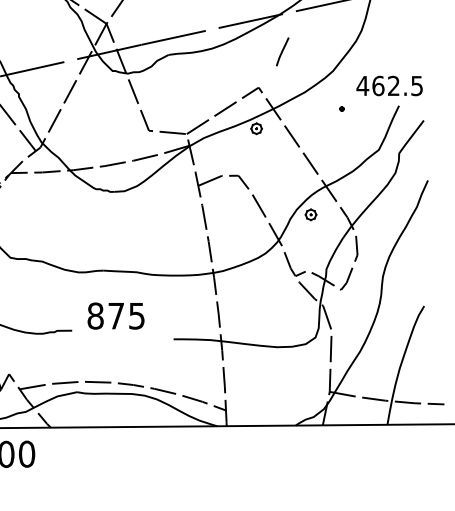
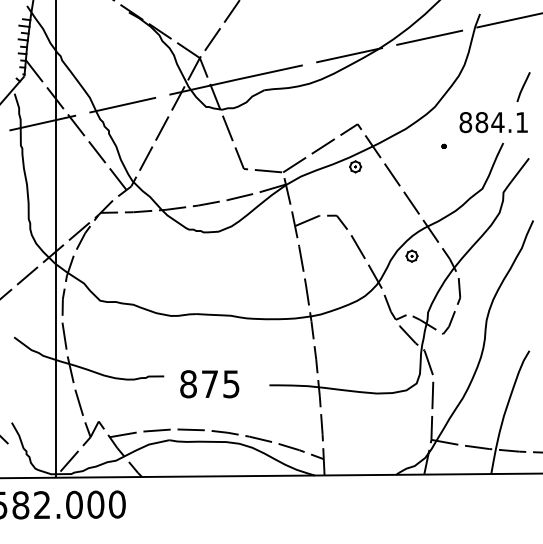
line: (282, 51) -> (523, 86), moved
text: (389, 85) -> (493, 122), 462.5 -> 884.1
text: (115, 316) -> (209, 384), moved

